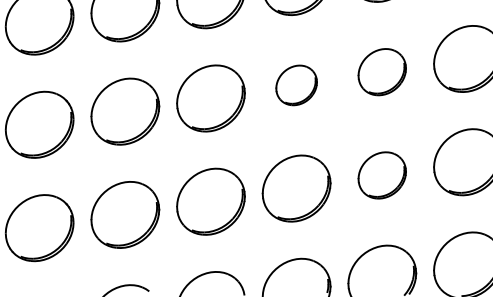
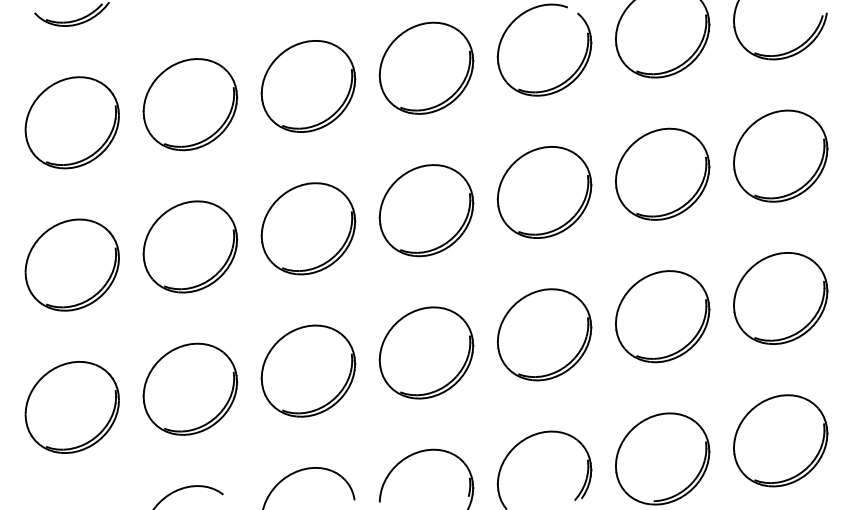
part: (382, 72) -> (544, 192), size x1.43
part: (296, 85) -> (426, 210), size x1.67
part: (382, 175) -> (544, 334), size x1.43

